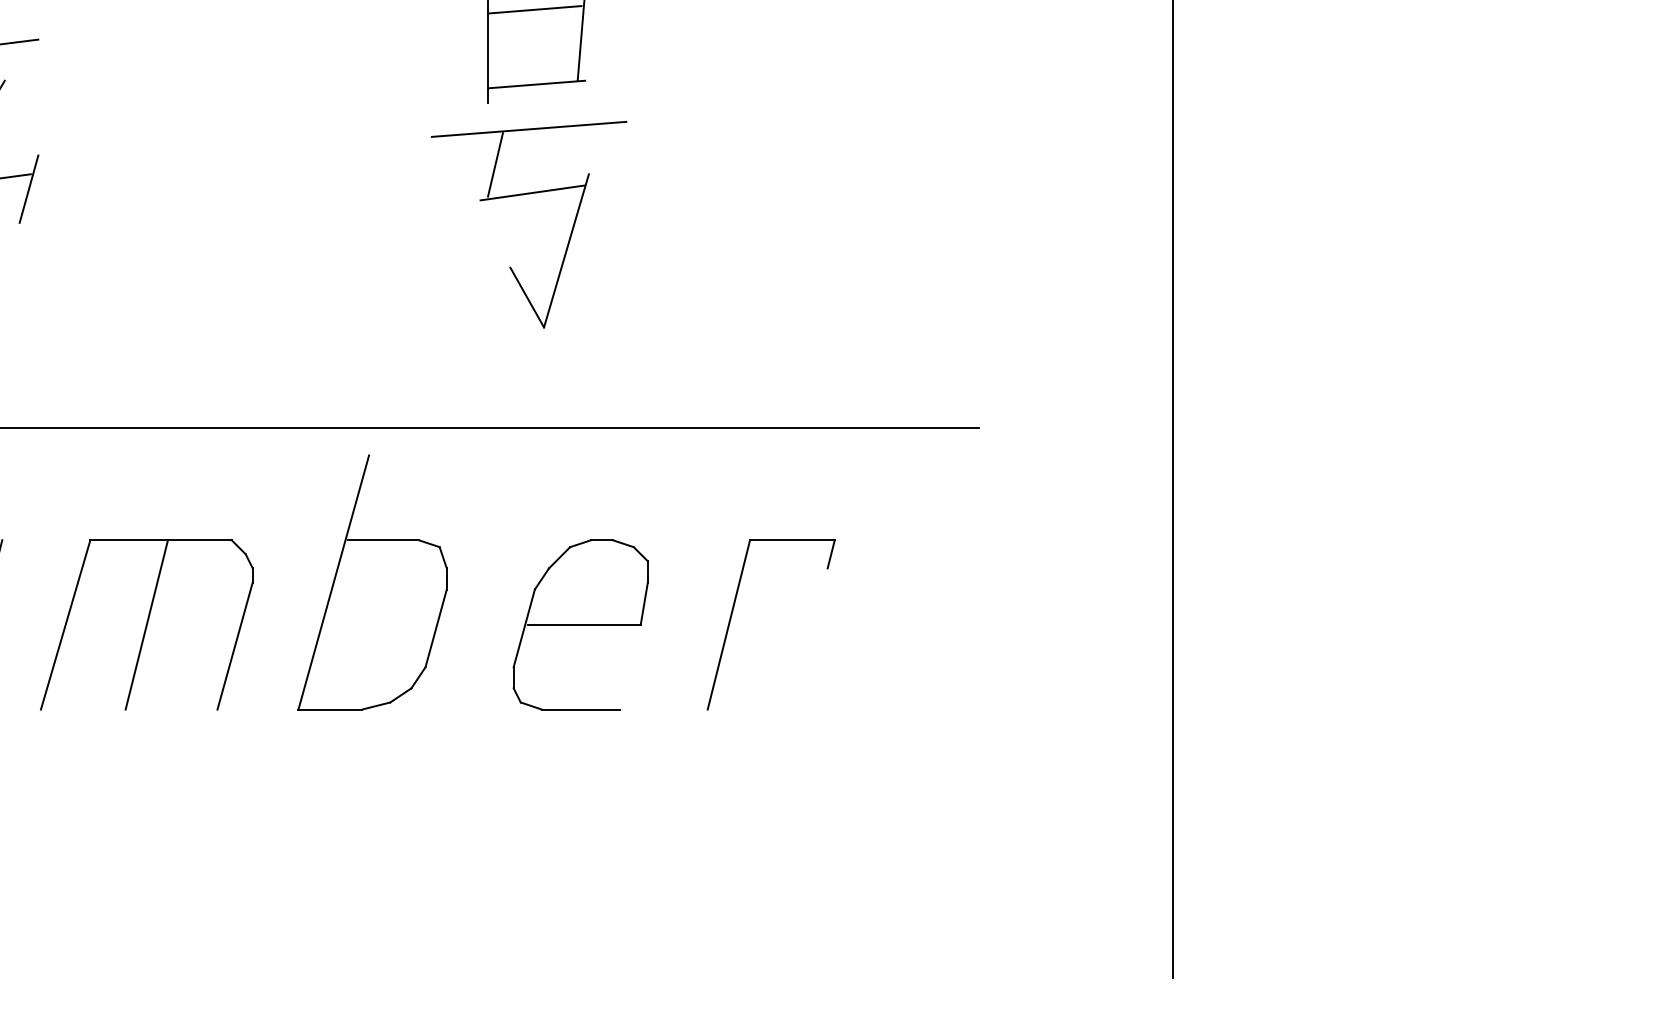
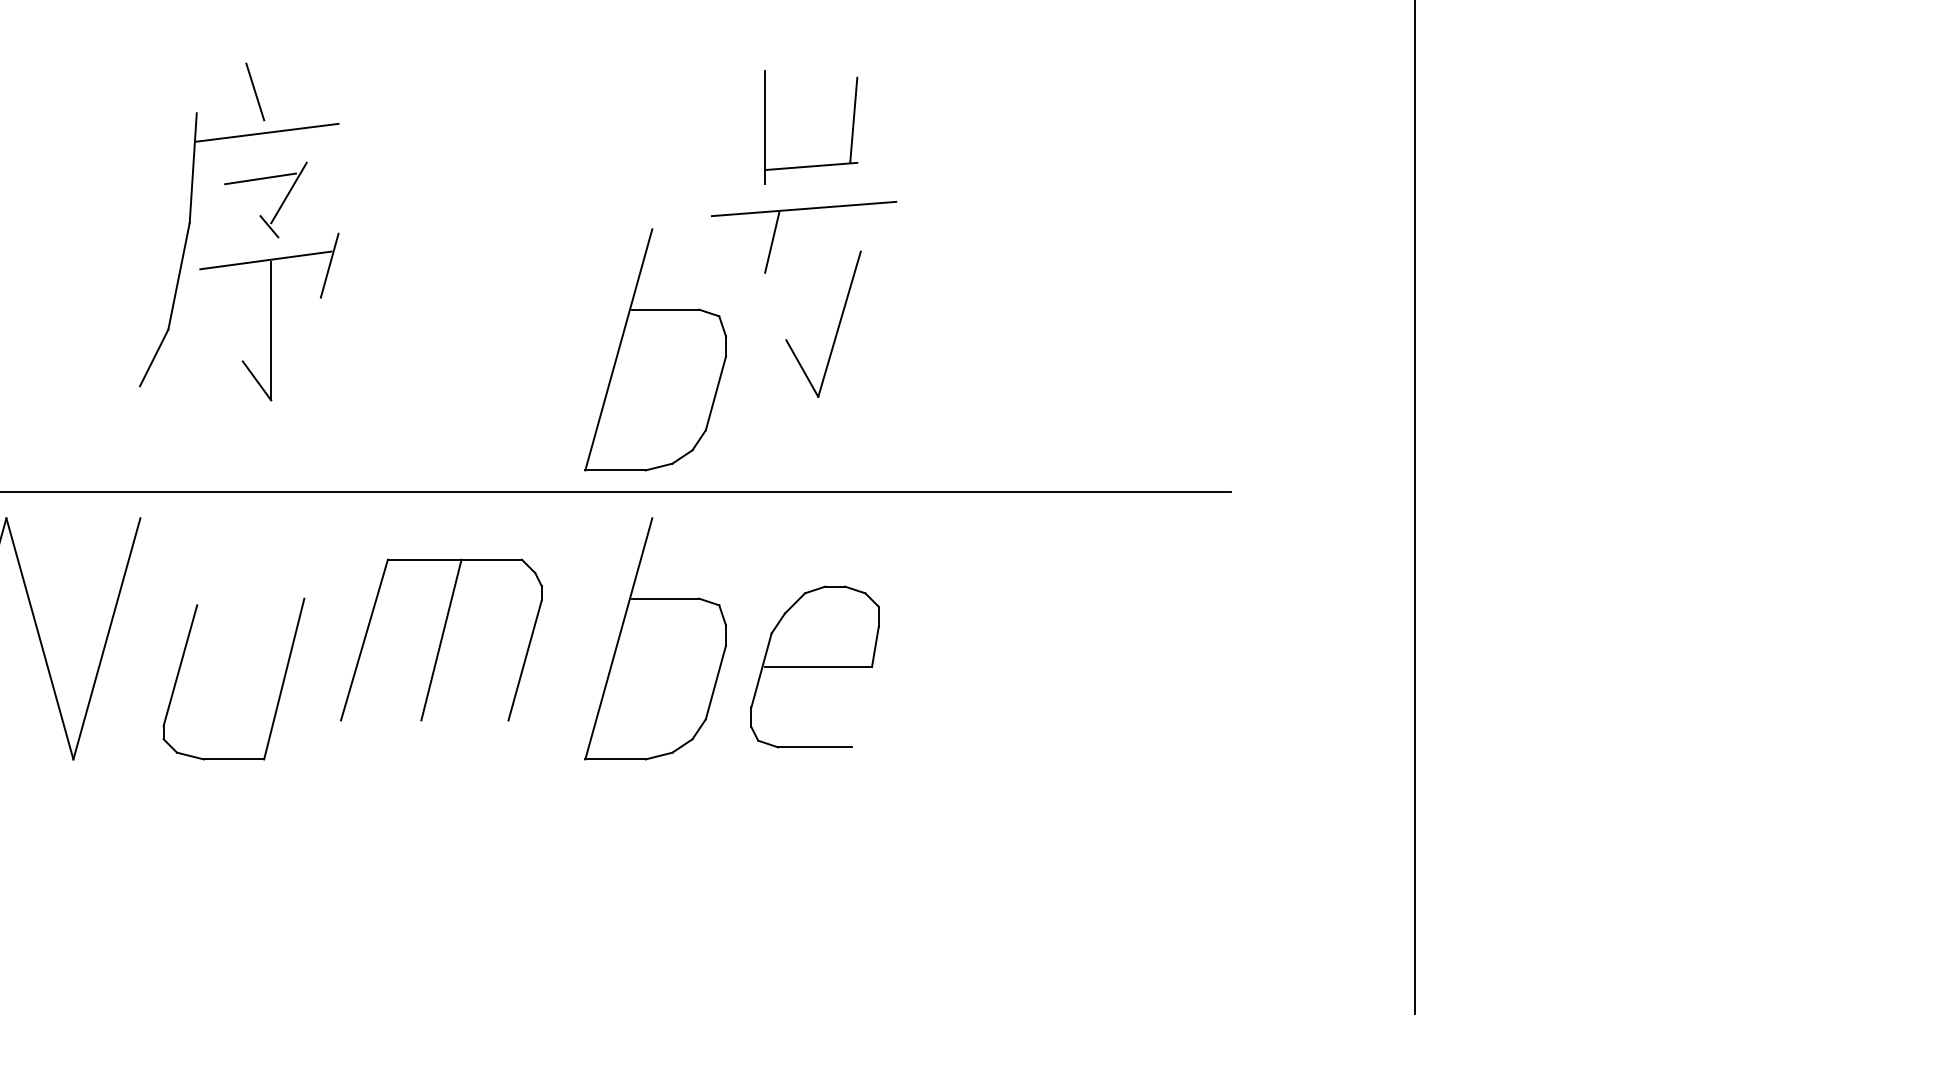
line: (534, 9) -> (809, 95), removed
line: (532, 193) -> (807, 269), removed
part: (372, 277) -> (655, 349), added
part: (732, 613) -> (997, 668), removed
part: (146, 624) -> (441, 639), moved
part: (580, 624) -> (814, 666), moved

